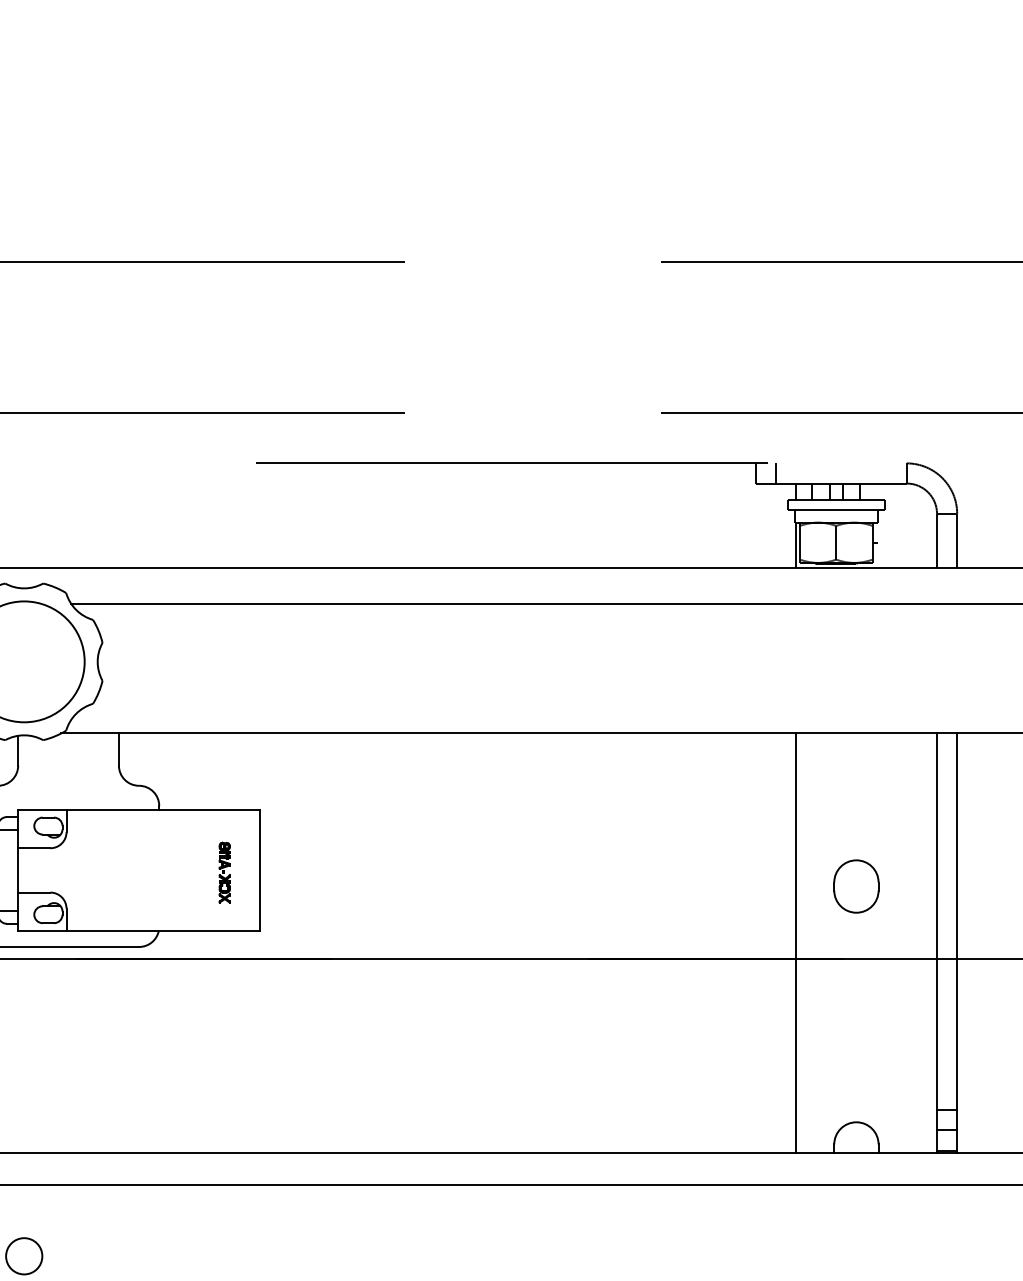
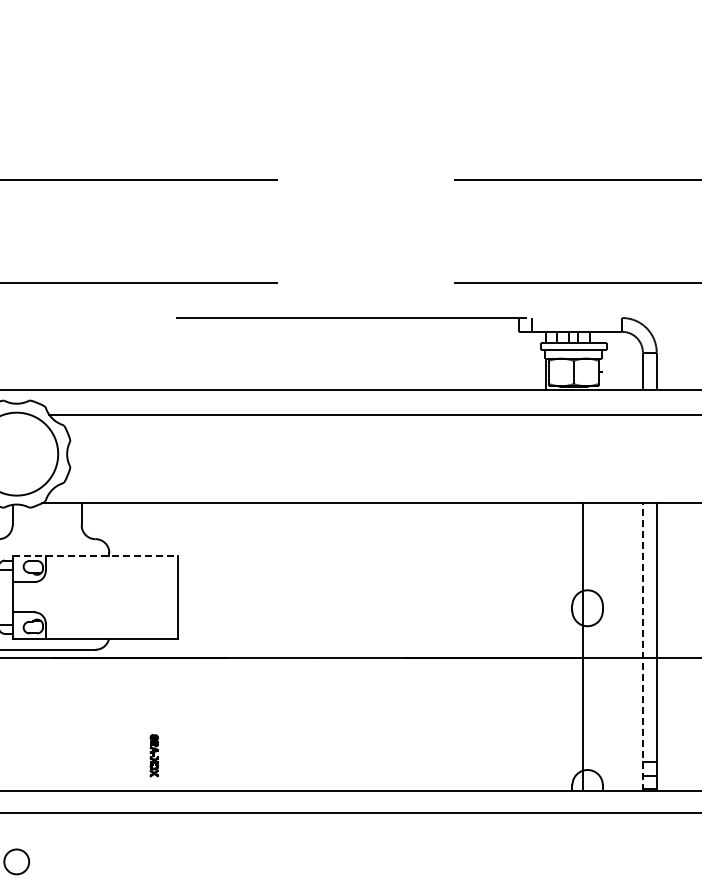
line: (139, 809) -> (95, 555), solid -> dashed
part: (223, 872) -> (153, 755), moved
line: (796, 942) -> (583, 646), moved
line: (936, 942) -> (642, 646), solid -> dashed

